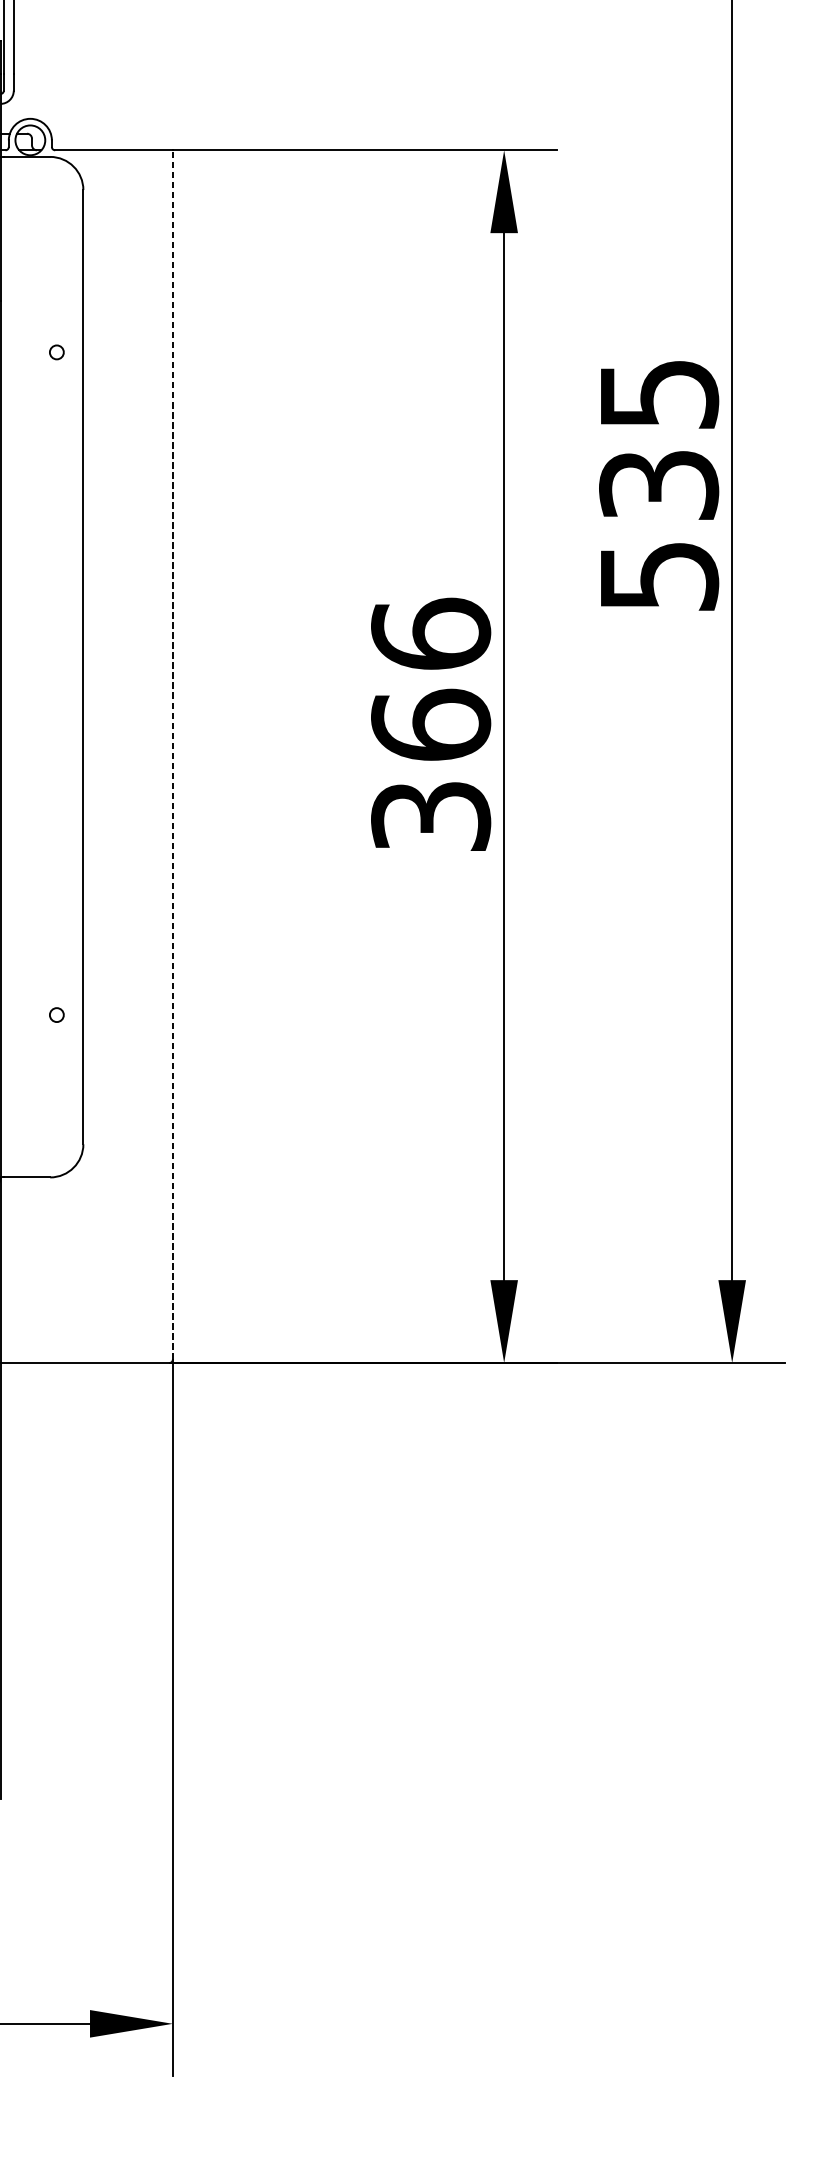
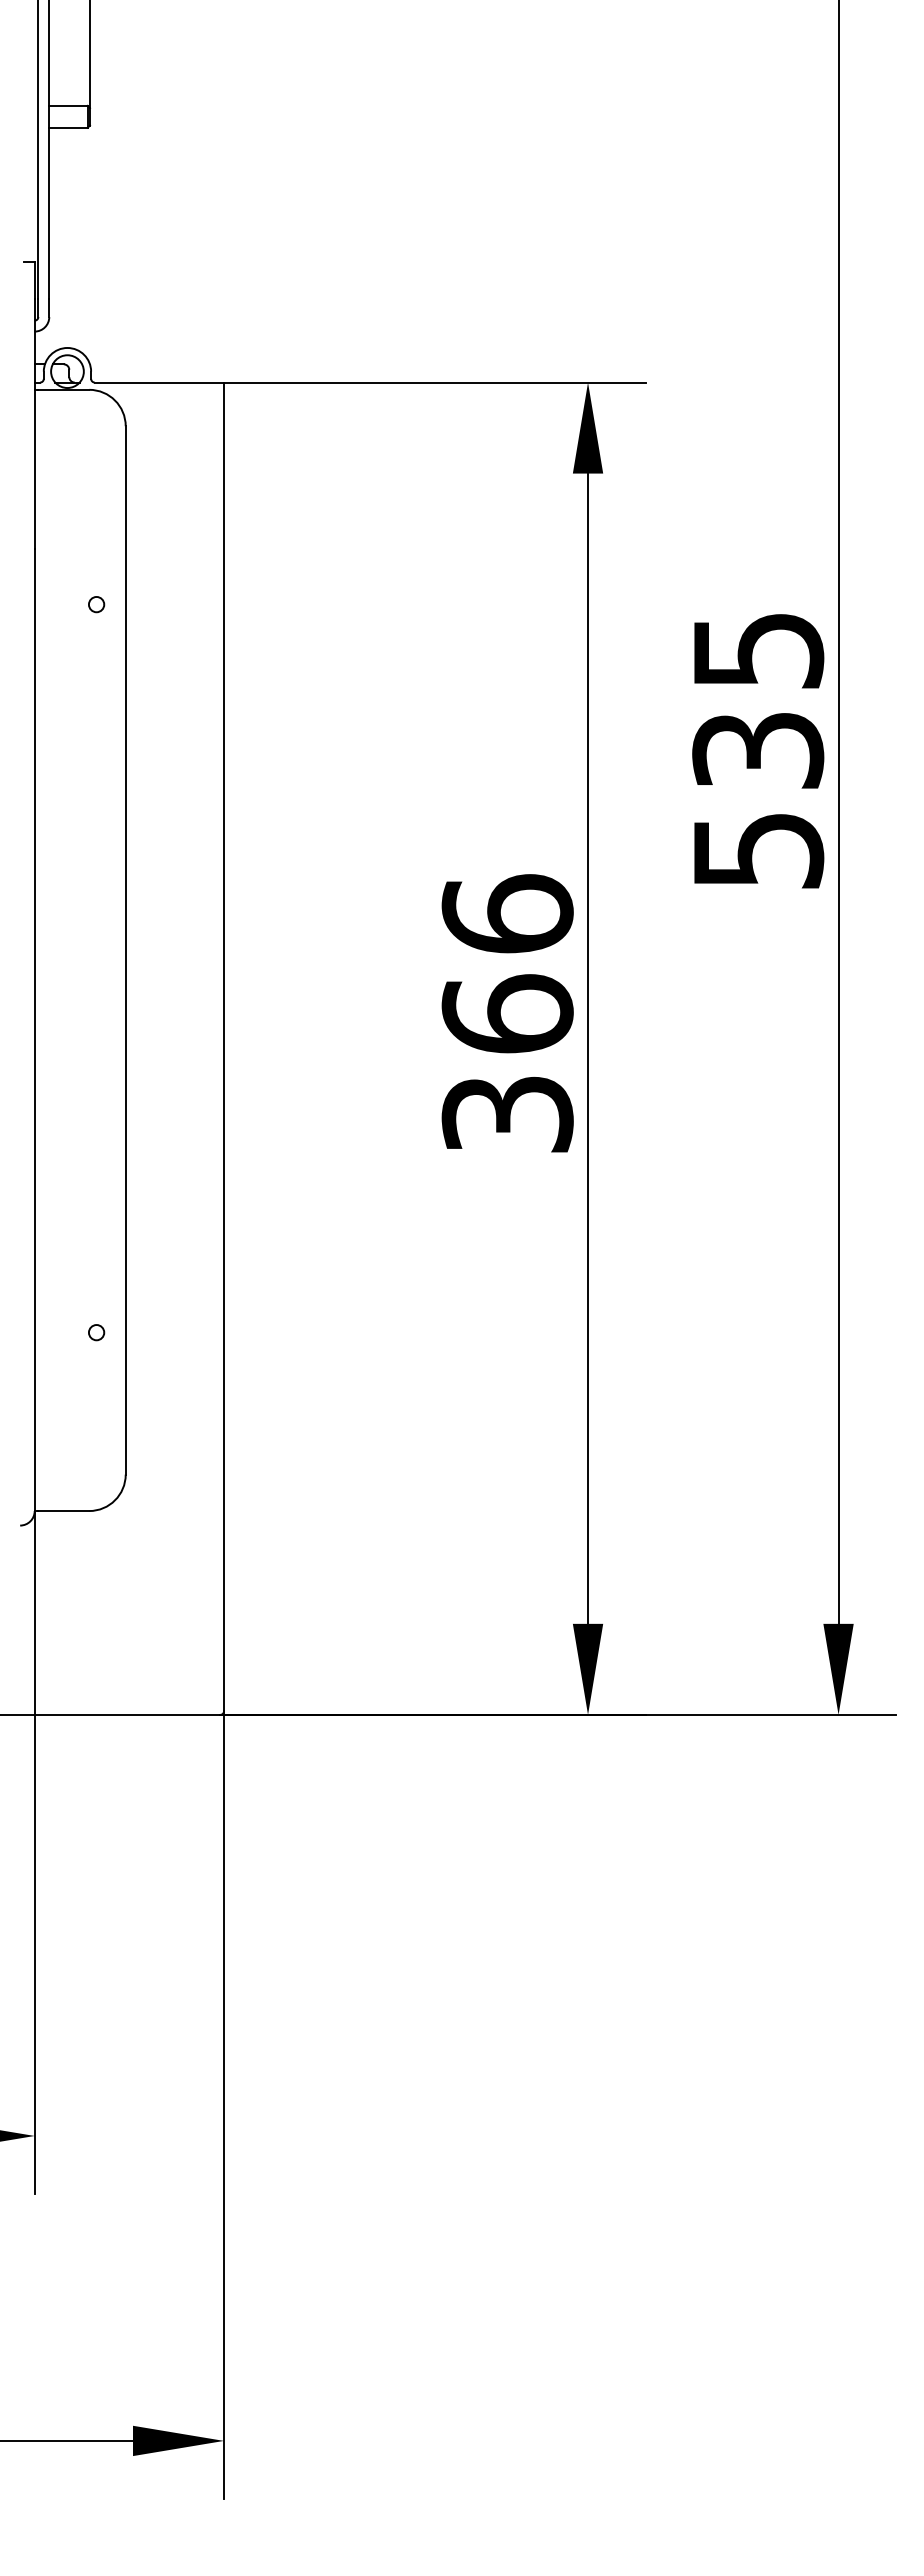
line: (173, 754) -> (224, 1046), dashed -> solid

